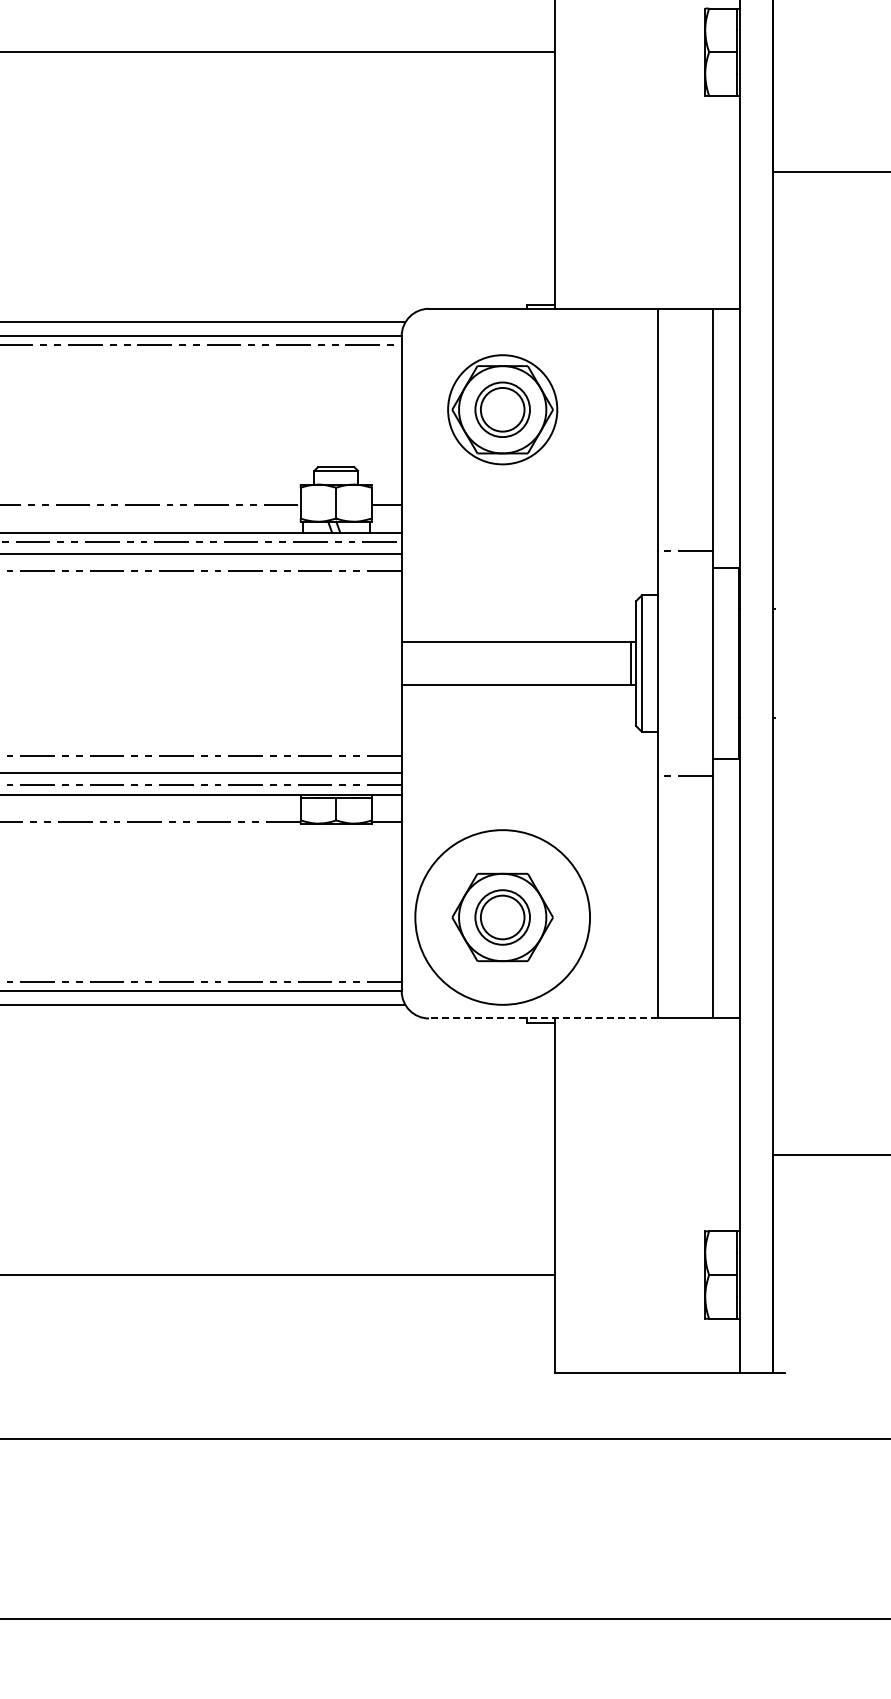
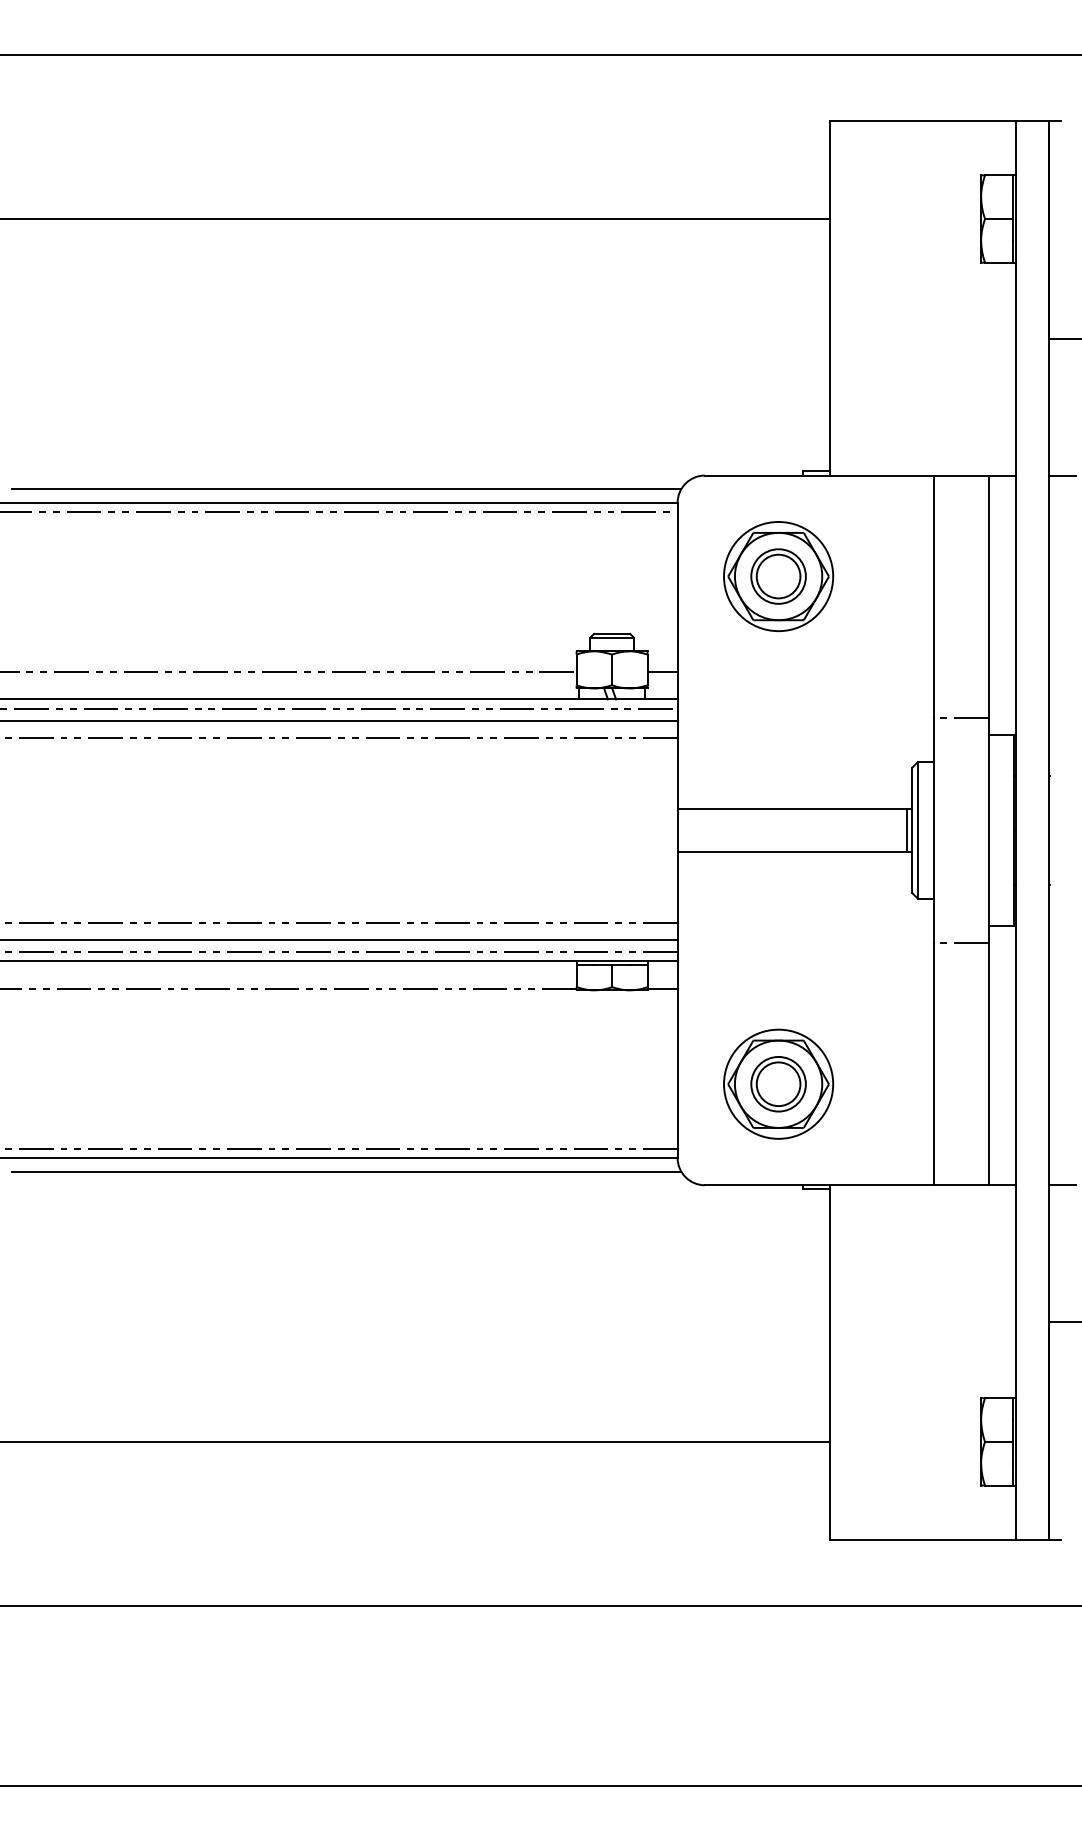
line: (786, 308) -> (1062, 475), added
circle: (502, 916) -> (778, 1083), size x0.62
line: (543, 1018) -> (819, 1185), dashed -> solid
line: (786, 1018) -> (1062, 1185), added

